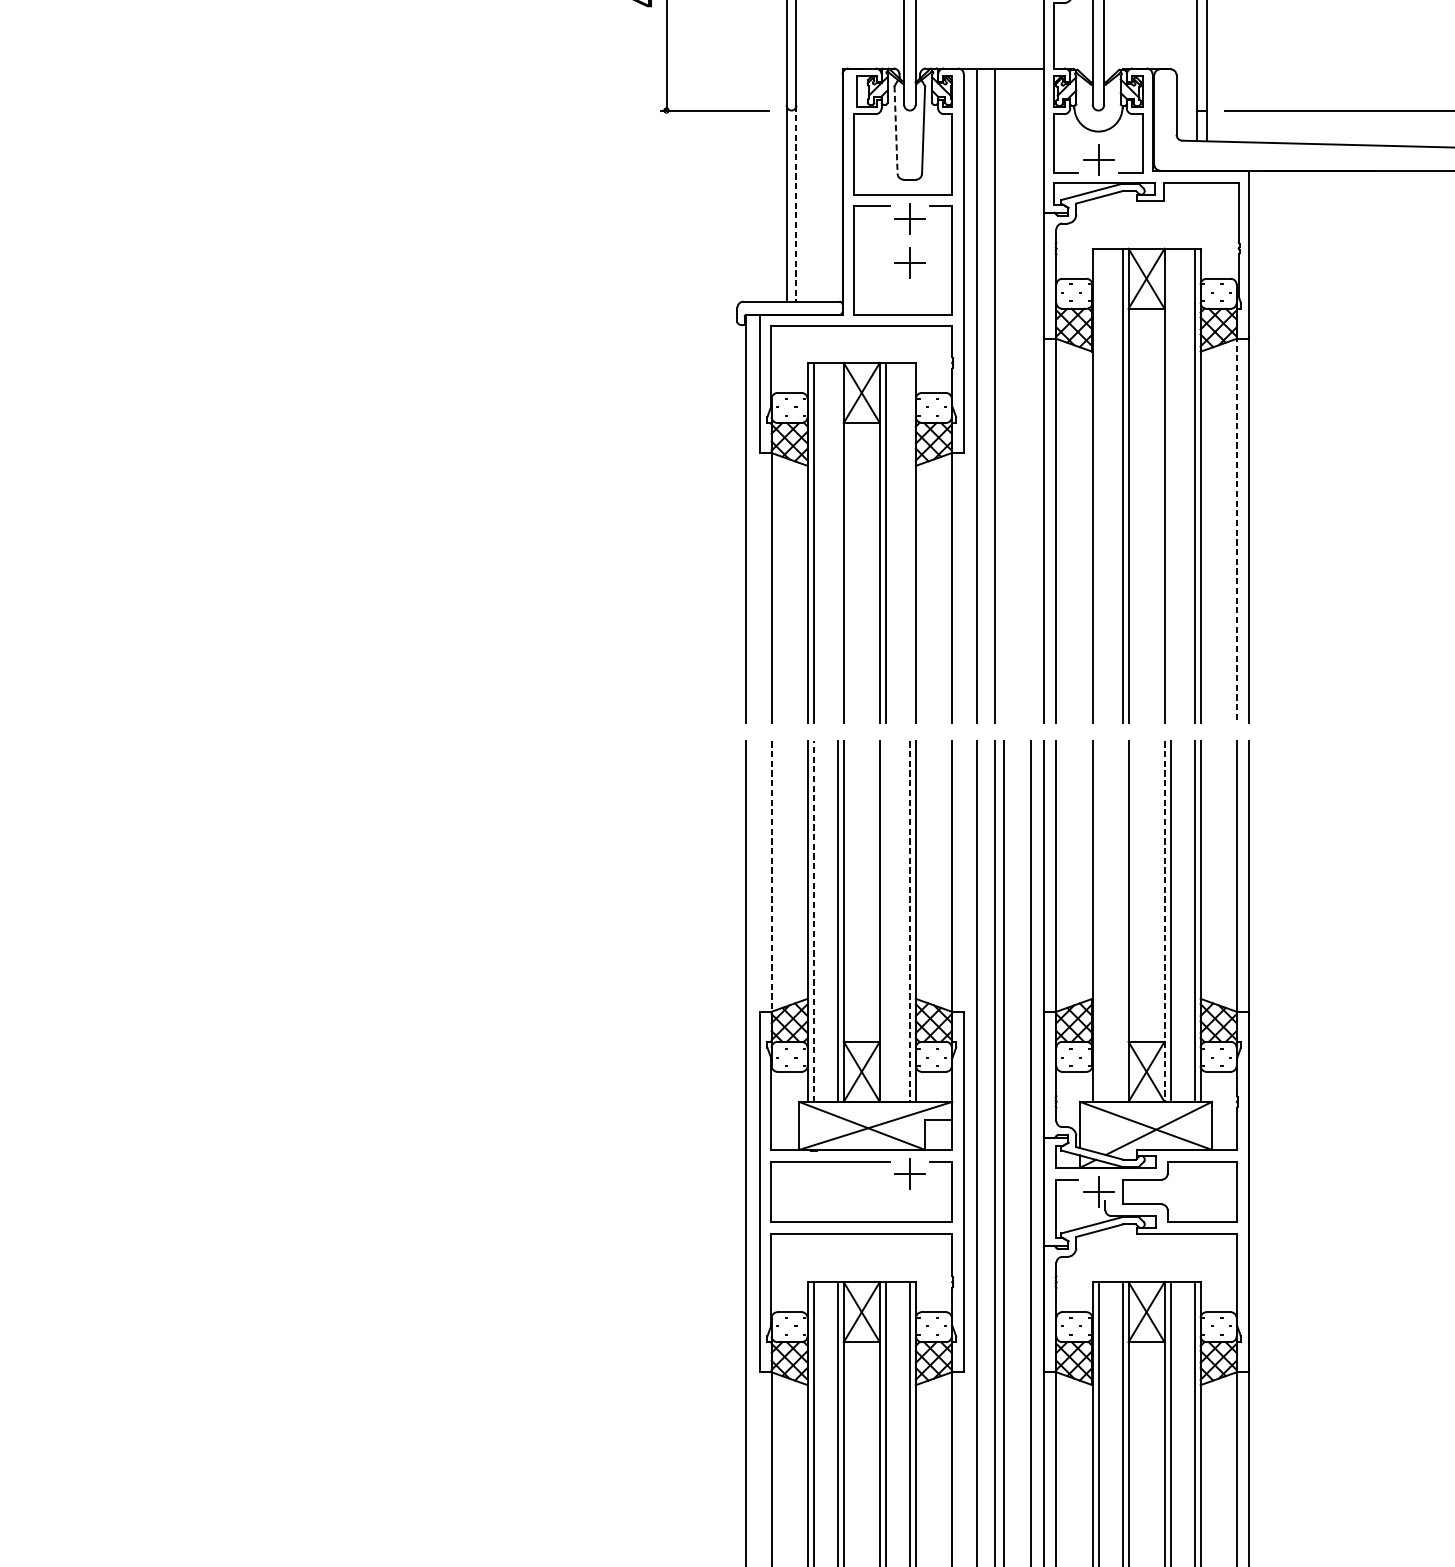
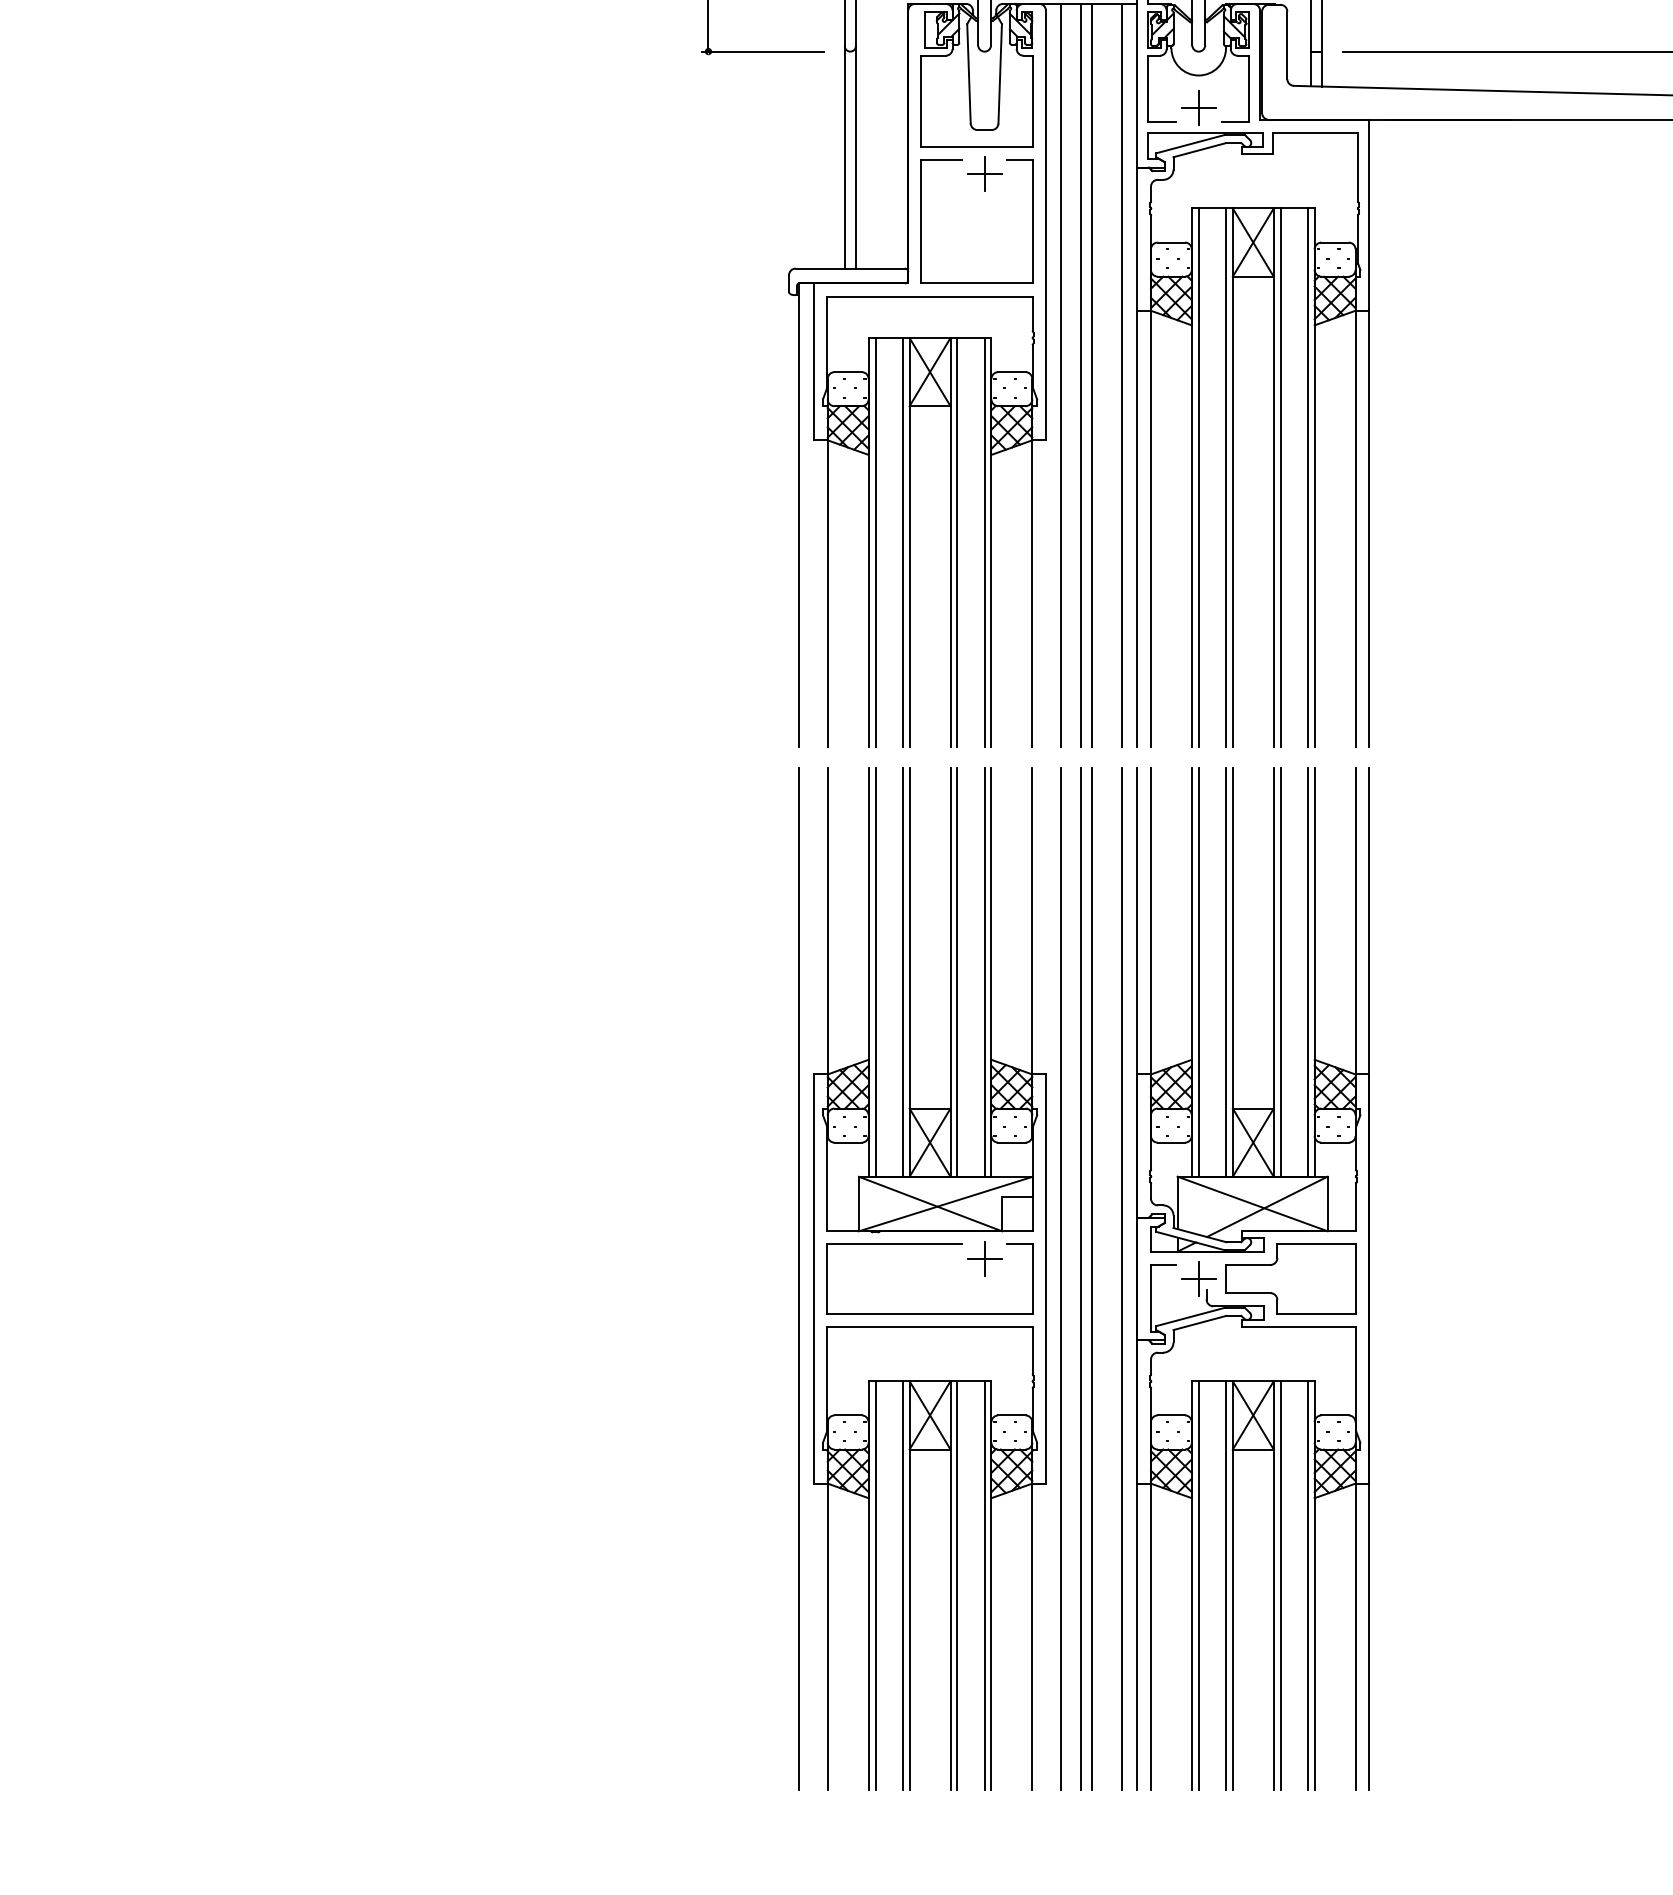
line: (895, 129) -> (968, 73), dashed -> solid
line: (796, 203) -> (855, 157), dashed -> solid
part: (909, 261) -> (984, 223), removed
line: (1004, 395) -> (1091, 375), added
line: (1031, 395) -> (1122, 375), added
line: (1098, 485) -> (1198, 477), added
line: (1170, 485) -> (1280, 477), added
line: (1236, 529) -> (1355, 527), dashed -> solid
line: (837, 543) -> (902, 542), added
line: (909, 543) -> (984, 542), added
line: (771, 876) -> (827, 921), dashed -> solid
line: (813, 921) -> (875, 972), dashed -> solid
line: (885, 921) -> (957, 971), added
line: (909, 921) -> (984, 972), dashed -> solid
line: (1098, 921) -> (1198, 971), added
line: (1122, 921) -> (1226, 971), added
line: (1164, 921) -> (1273, 972), dashed -> solid

